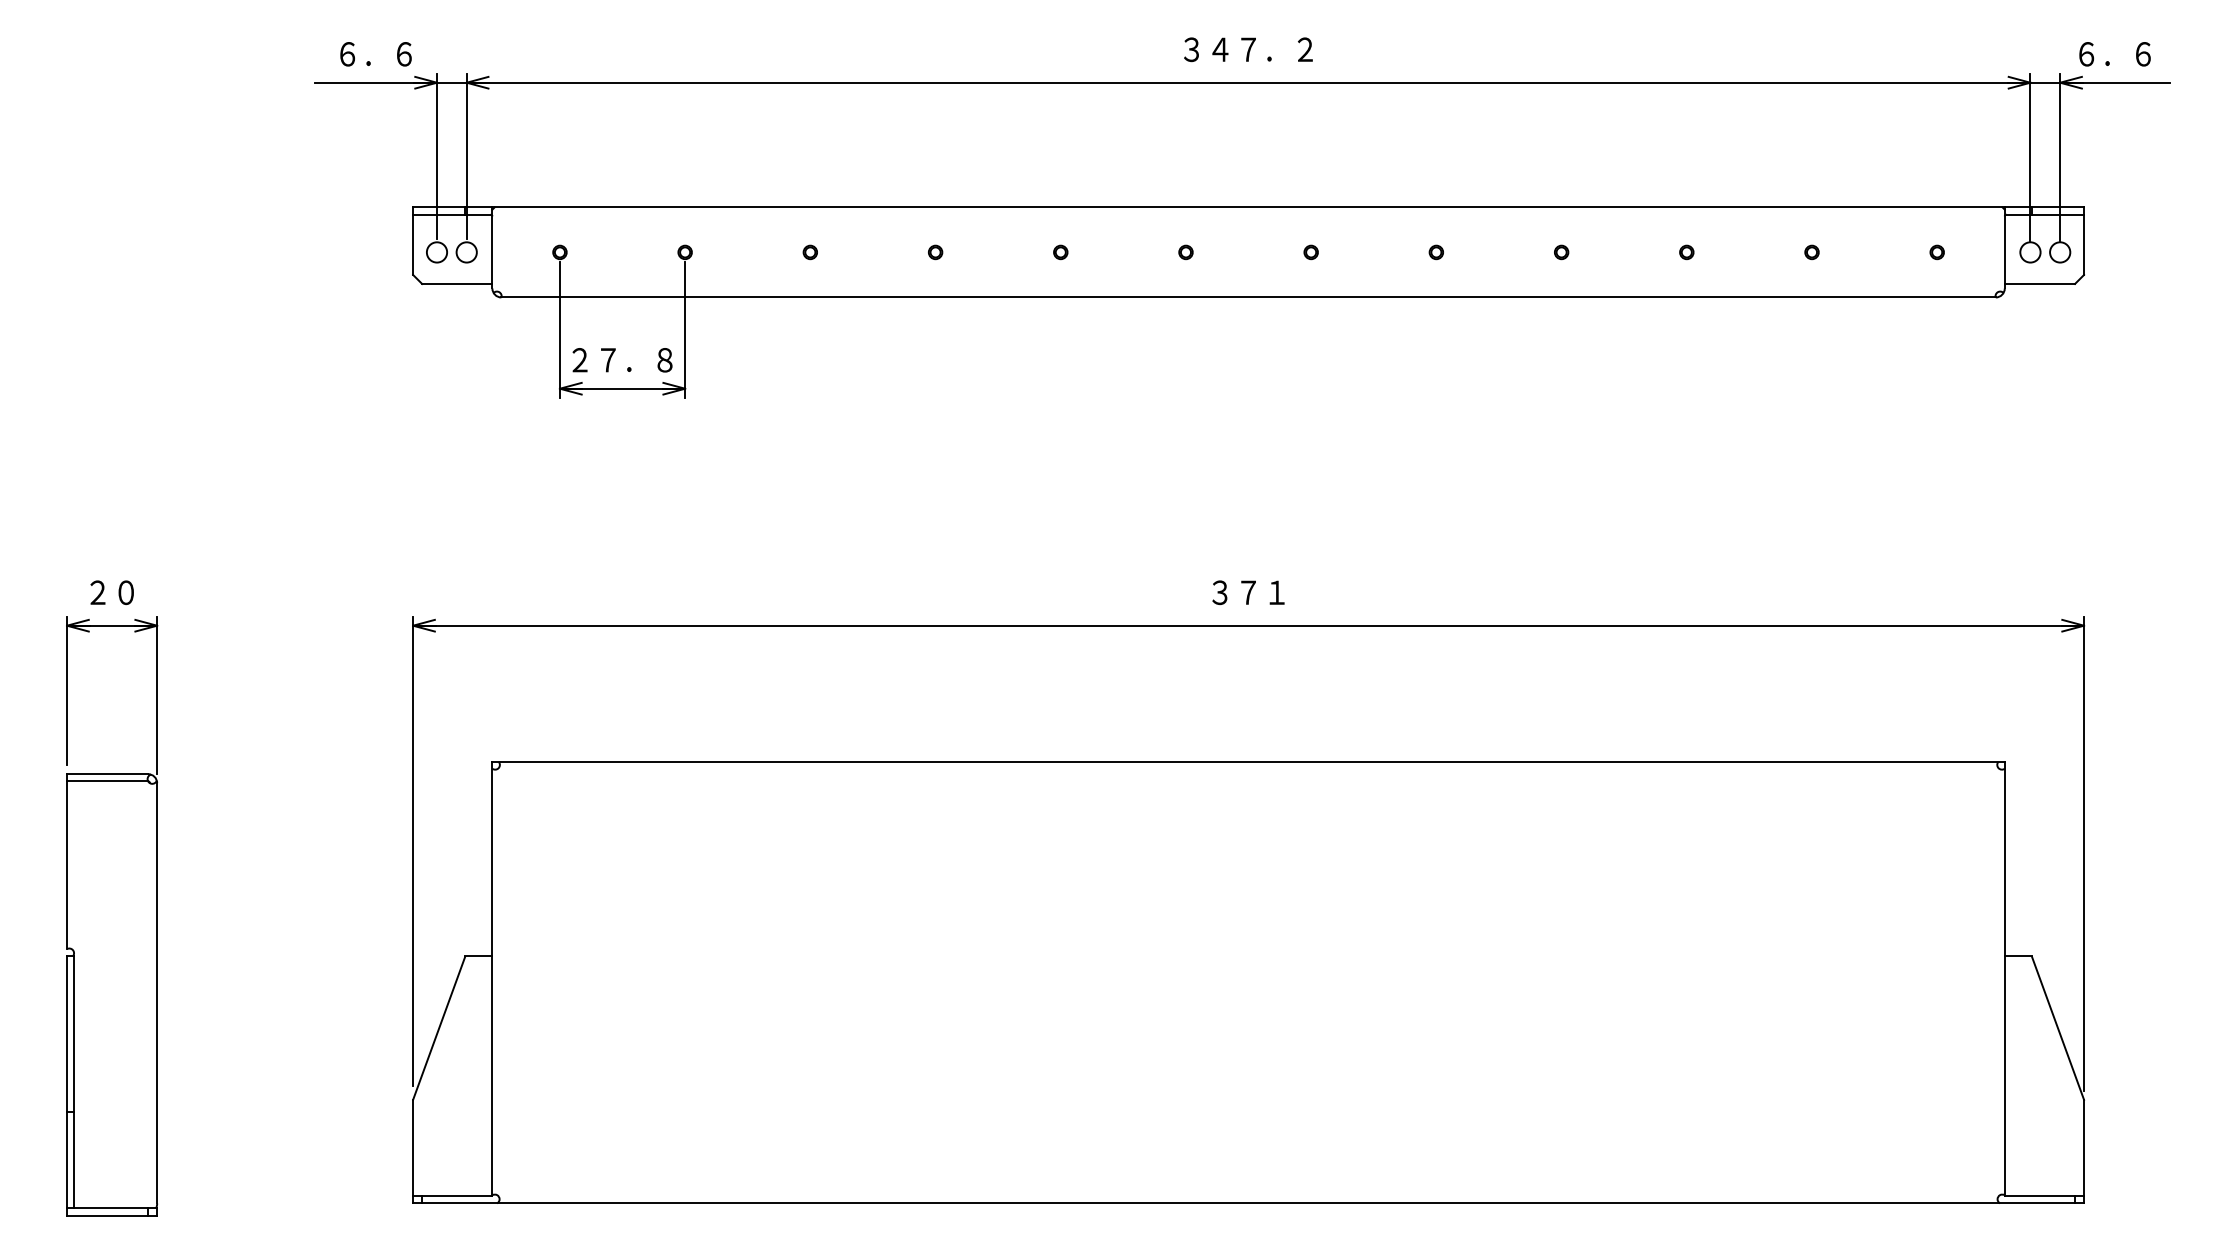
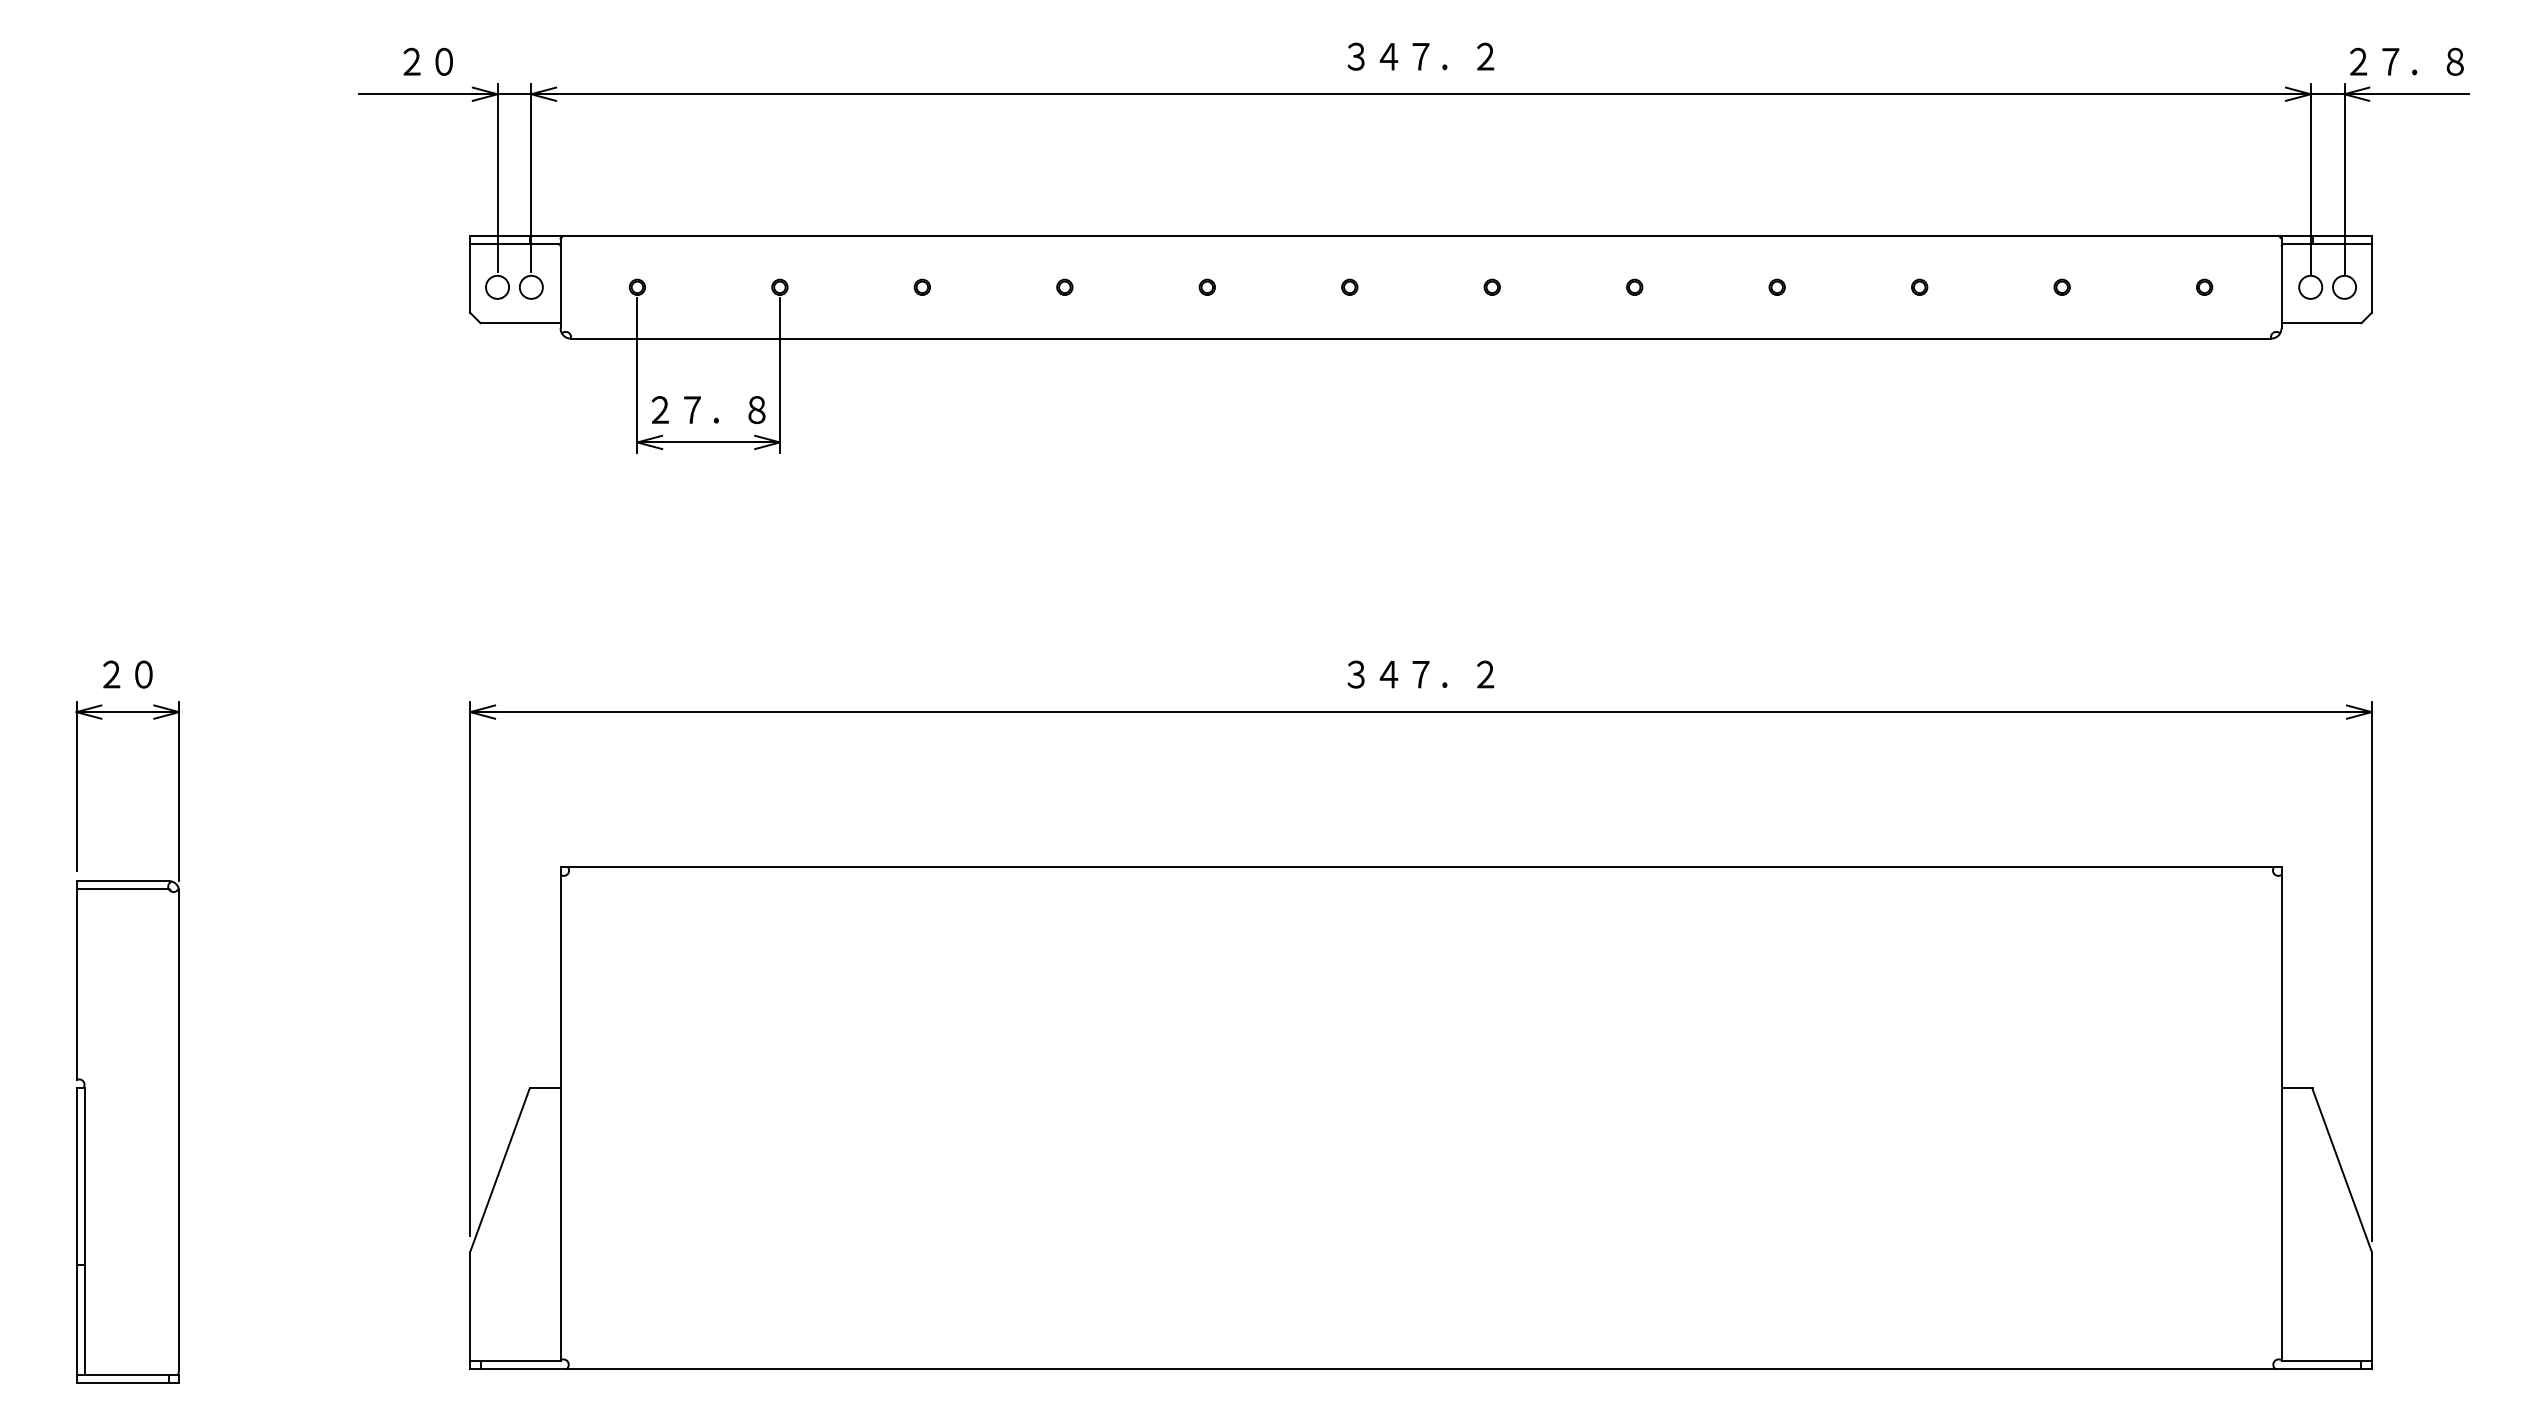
text: (375, 54) -> (427, 62), ６．６ -> ２０
text: (2114, 54) -> (2406, 62), ６．６ -> ２７．８
text: (1248, 592) -> (1420, 674), ３７１ -> ３４７．２

